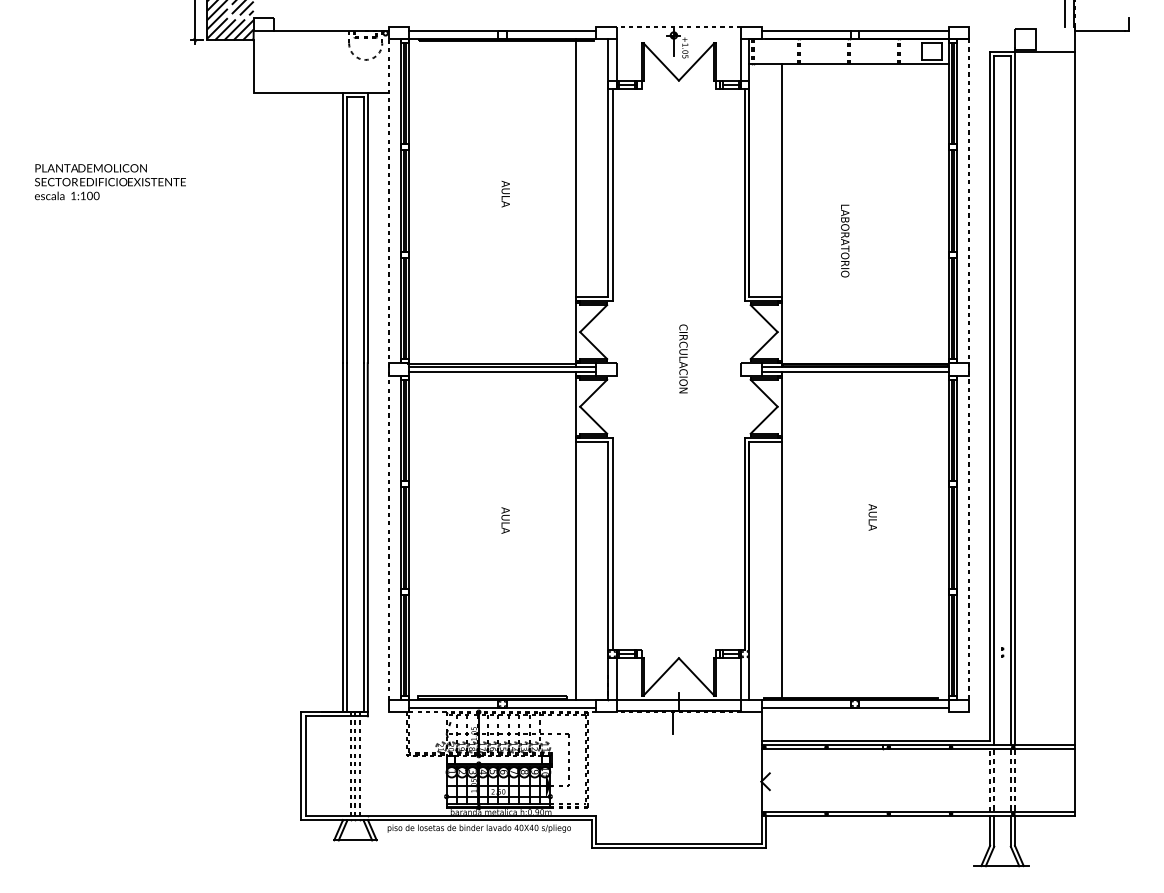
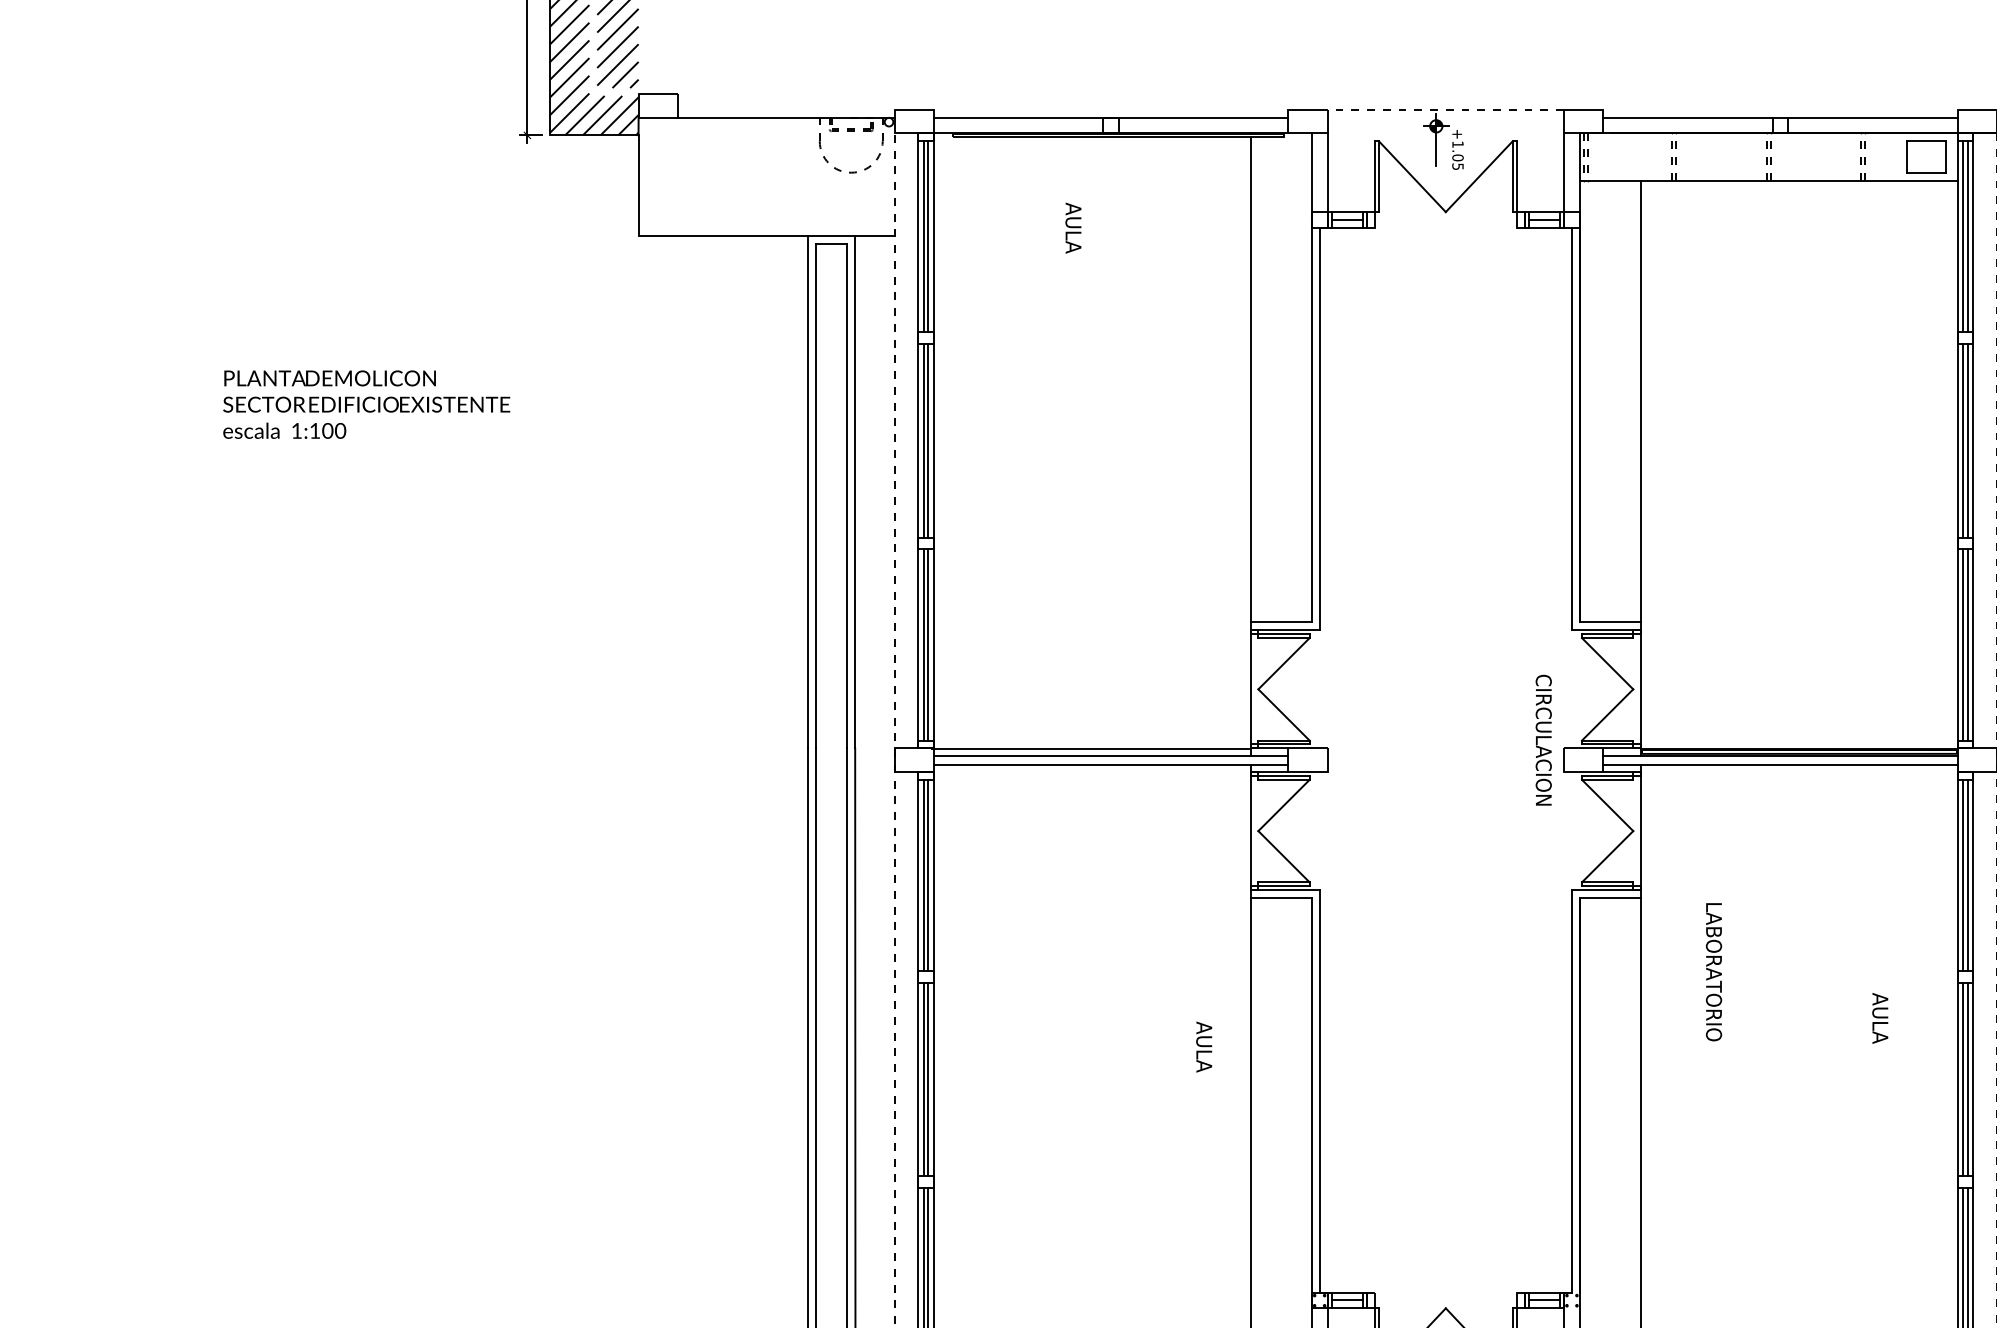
text: (505, 194) -> (1072, 228), moved
text: (845, 240) -> (1714, 971), moved
text: (683, 358) -> (1543, 739), moved
text: (872, 517) -> (1879, 1018), moved
text: (505, 520) -> (1203, 1046), moved

